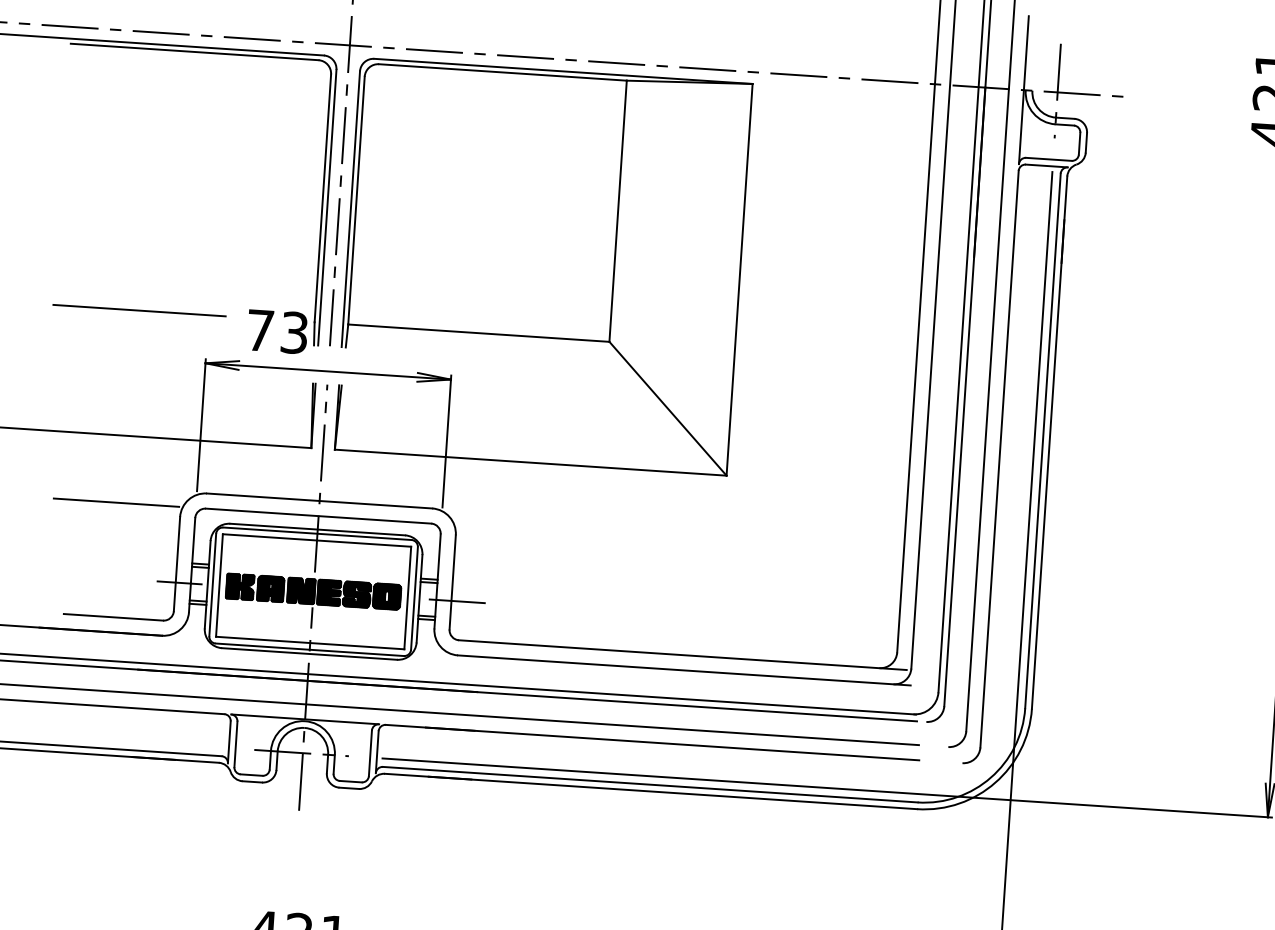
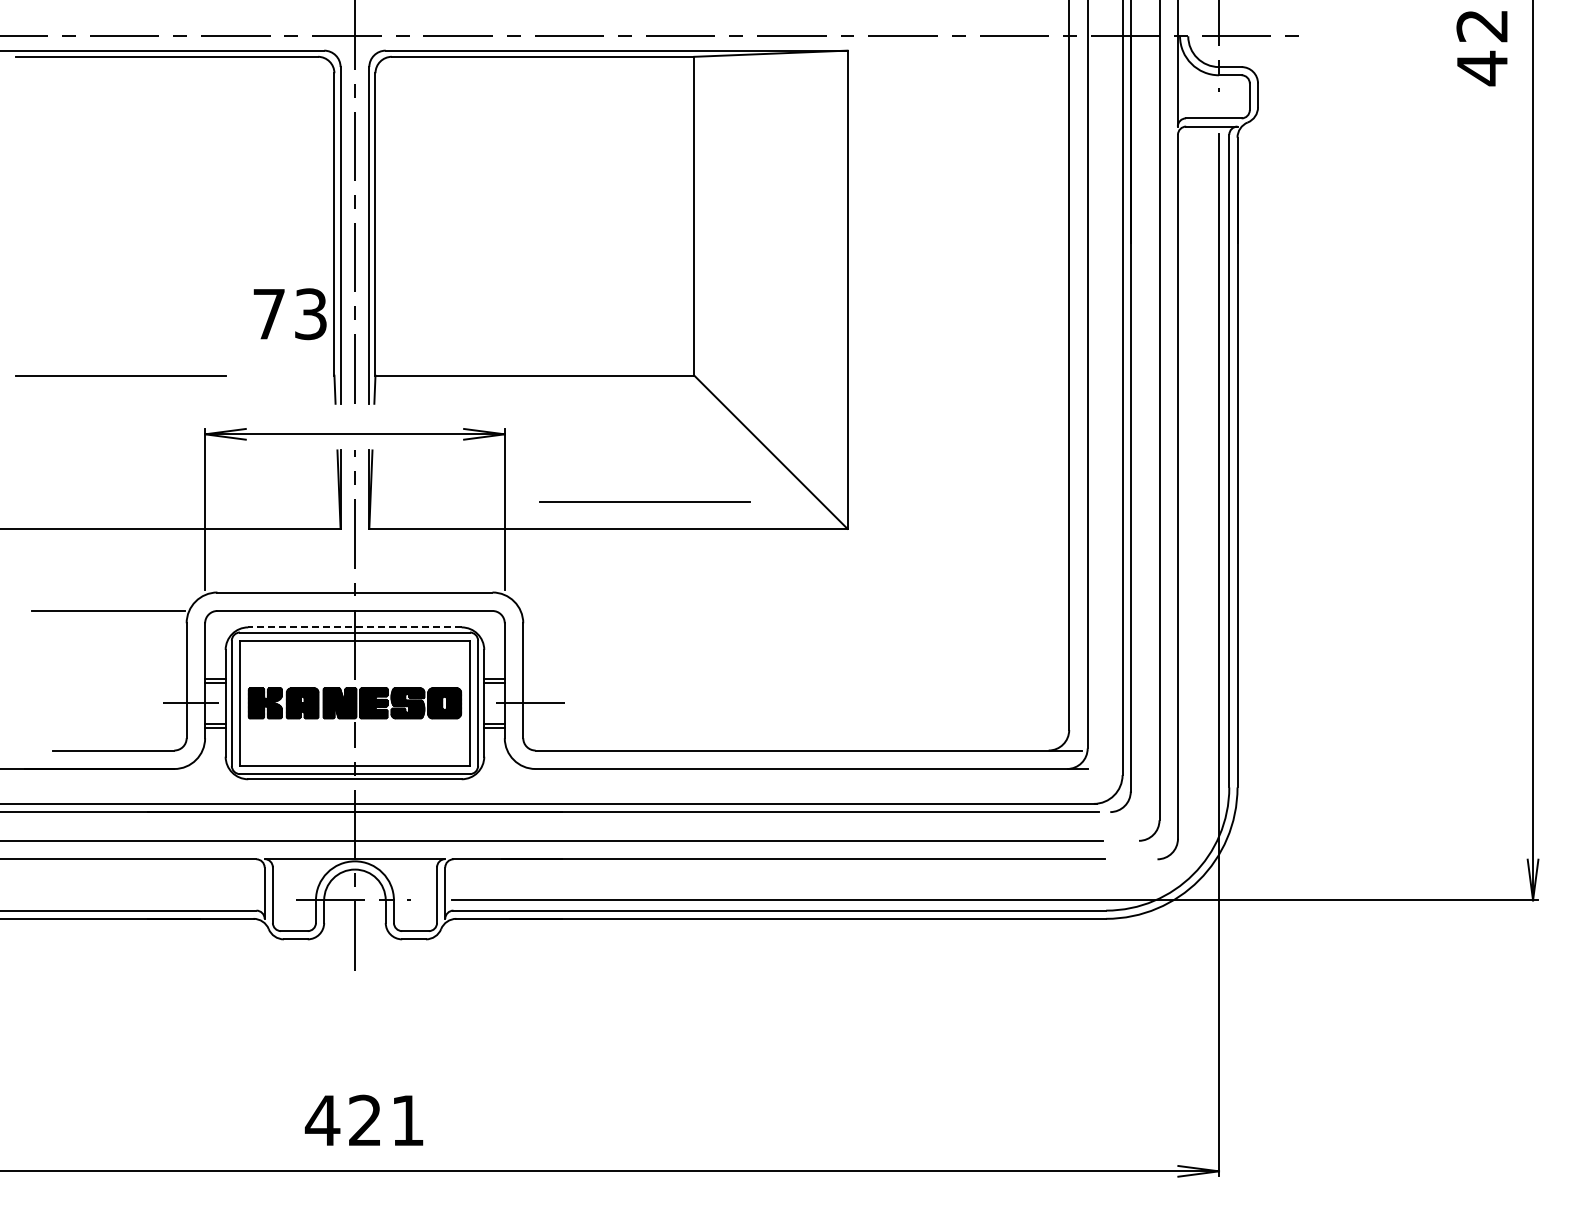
text: (277, 331) -> (289, 314), moved
line: (561, 442) -> (644, 501), added
line: (317, 529) -> (354, 627), solid -> dashed

